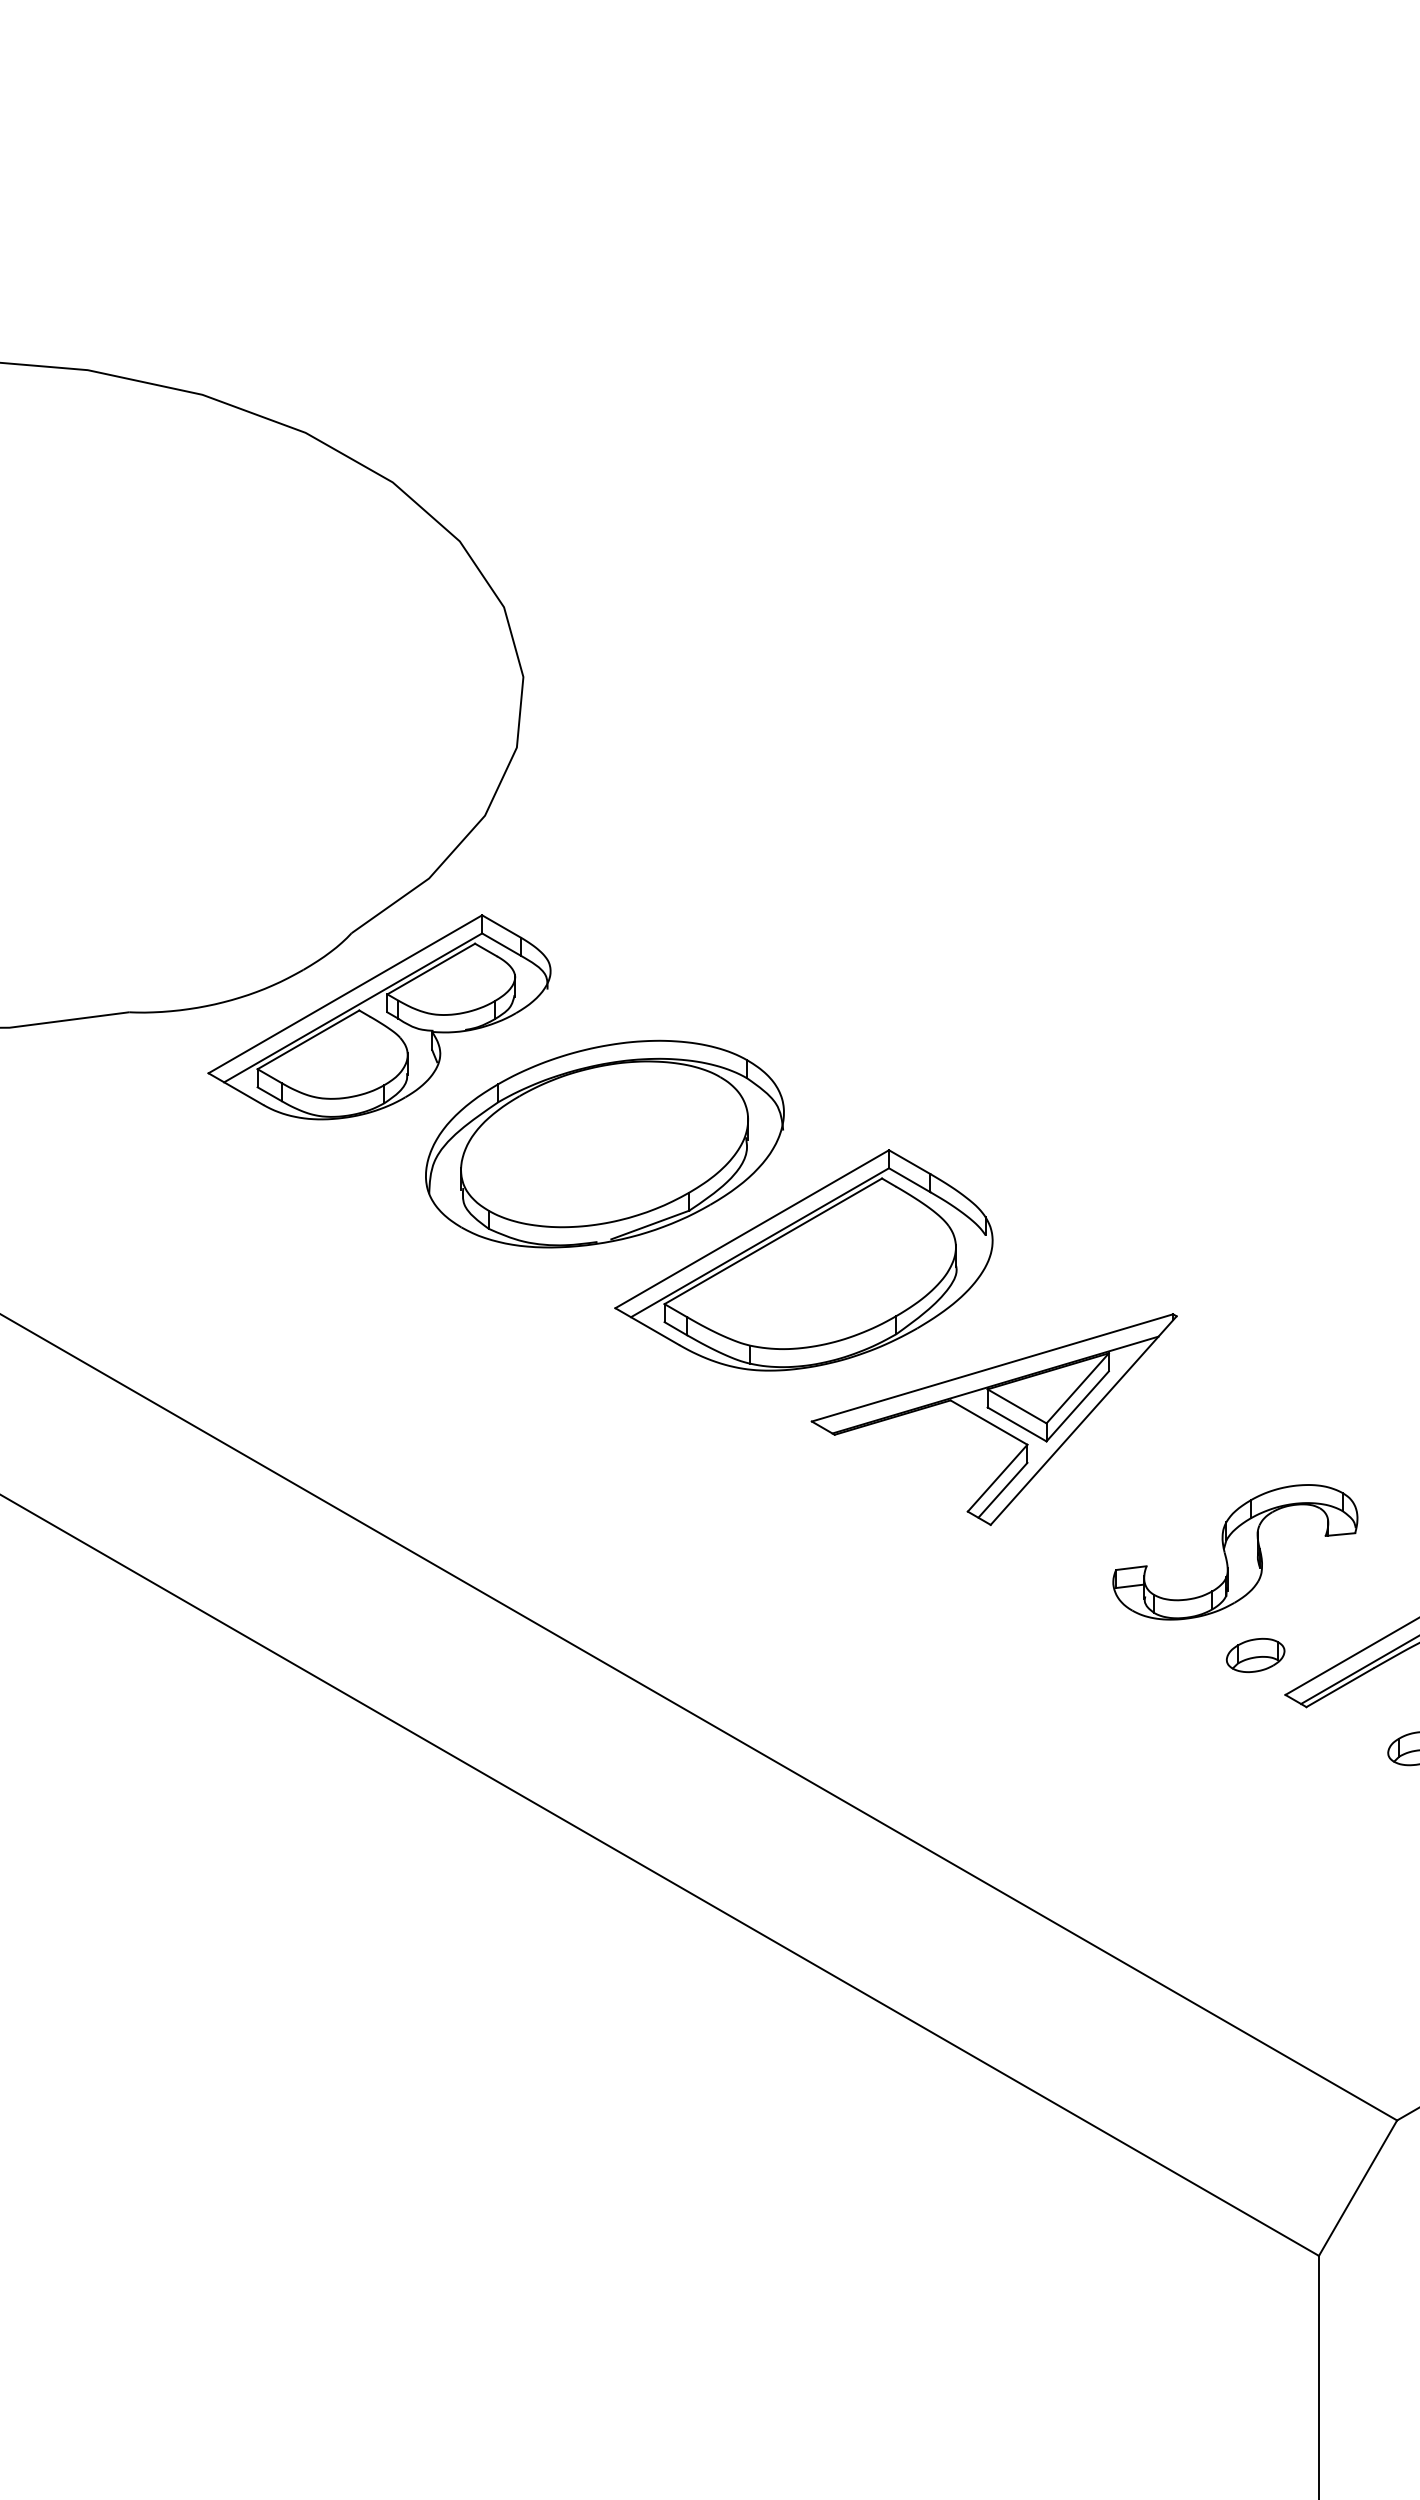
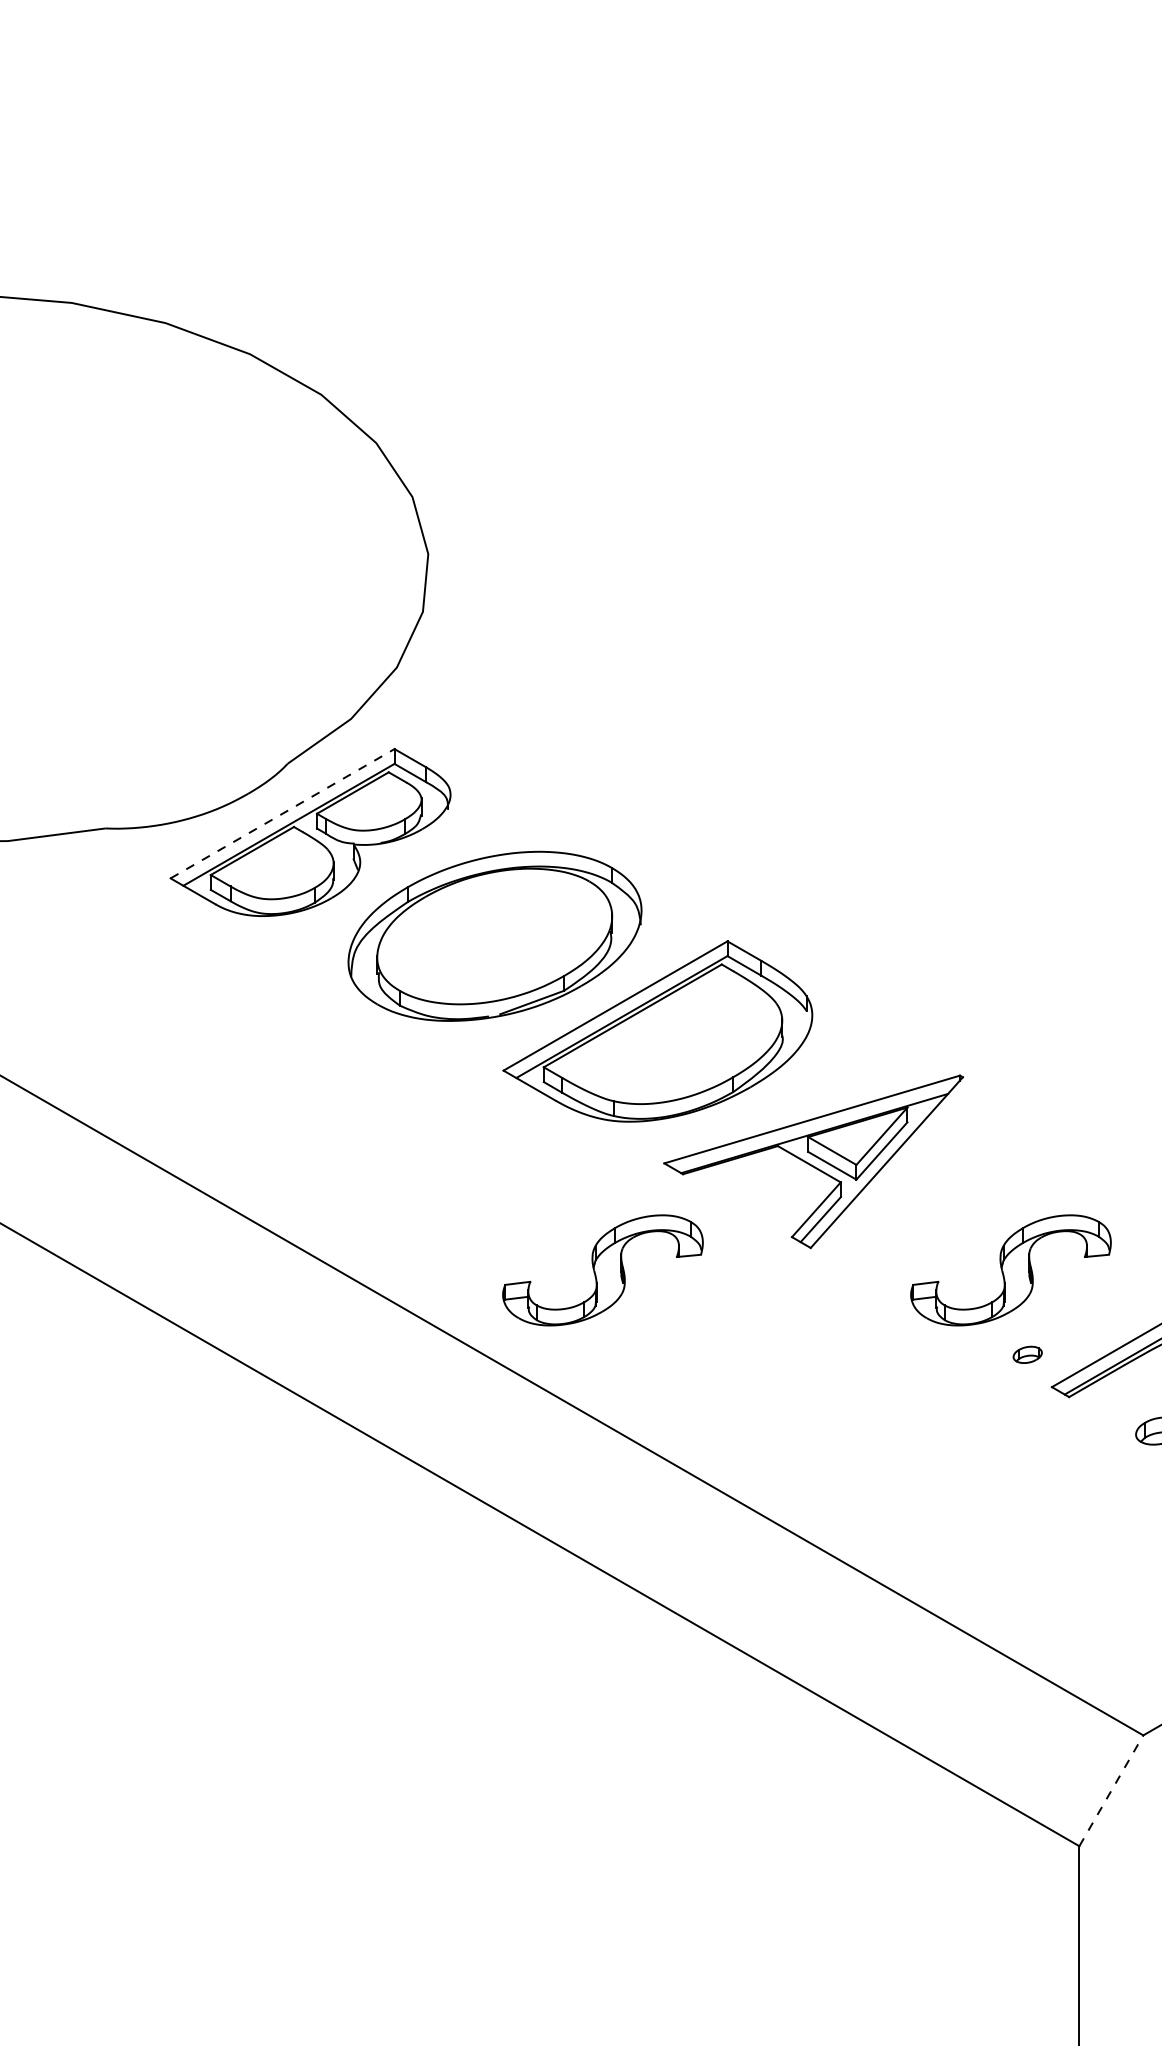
line: (346, 994) -> (283, 813), solid -> dashed
part: (736, 1552) -> (602, 1270), added
part: (1255, 1655) -> (1027, 1354), size x0.6
line: (1358, 2187) -> (1111, 1790), solid -> dashed

